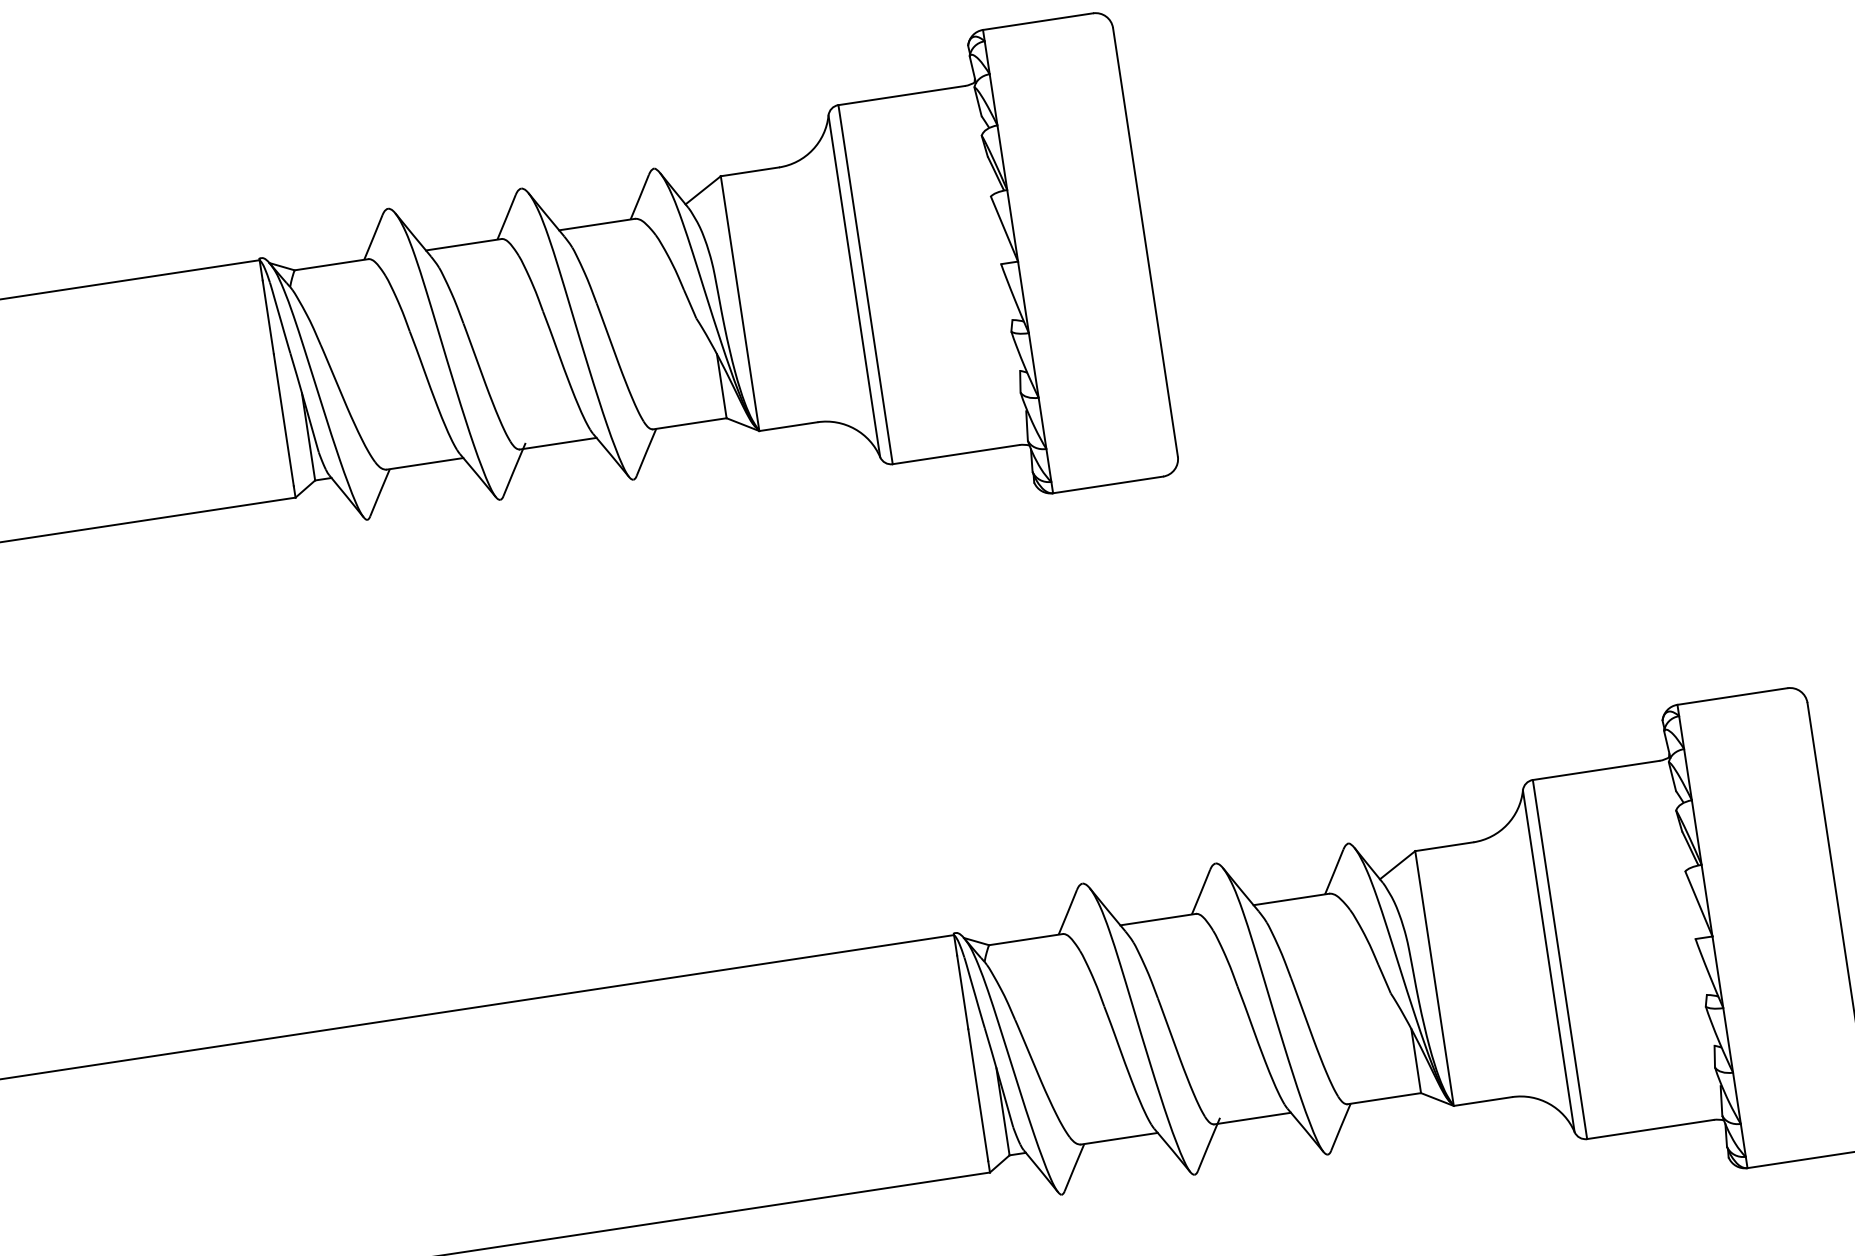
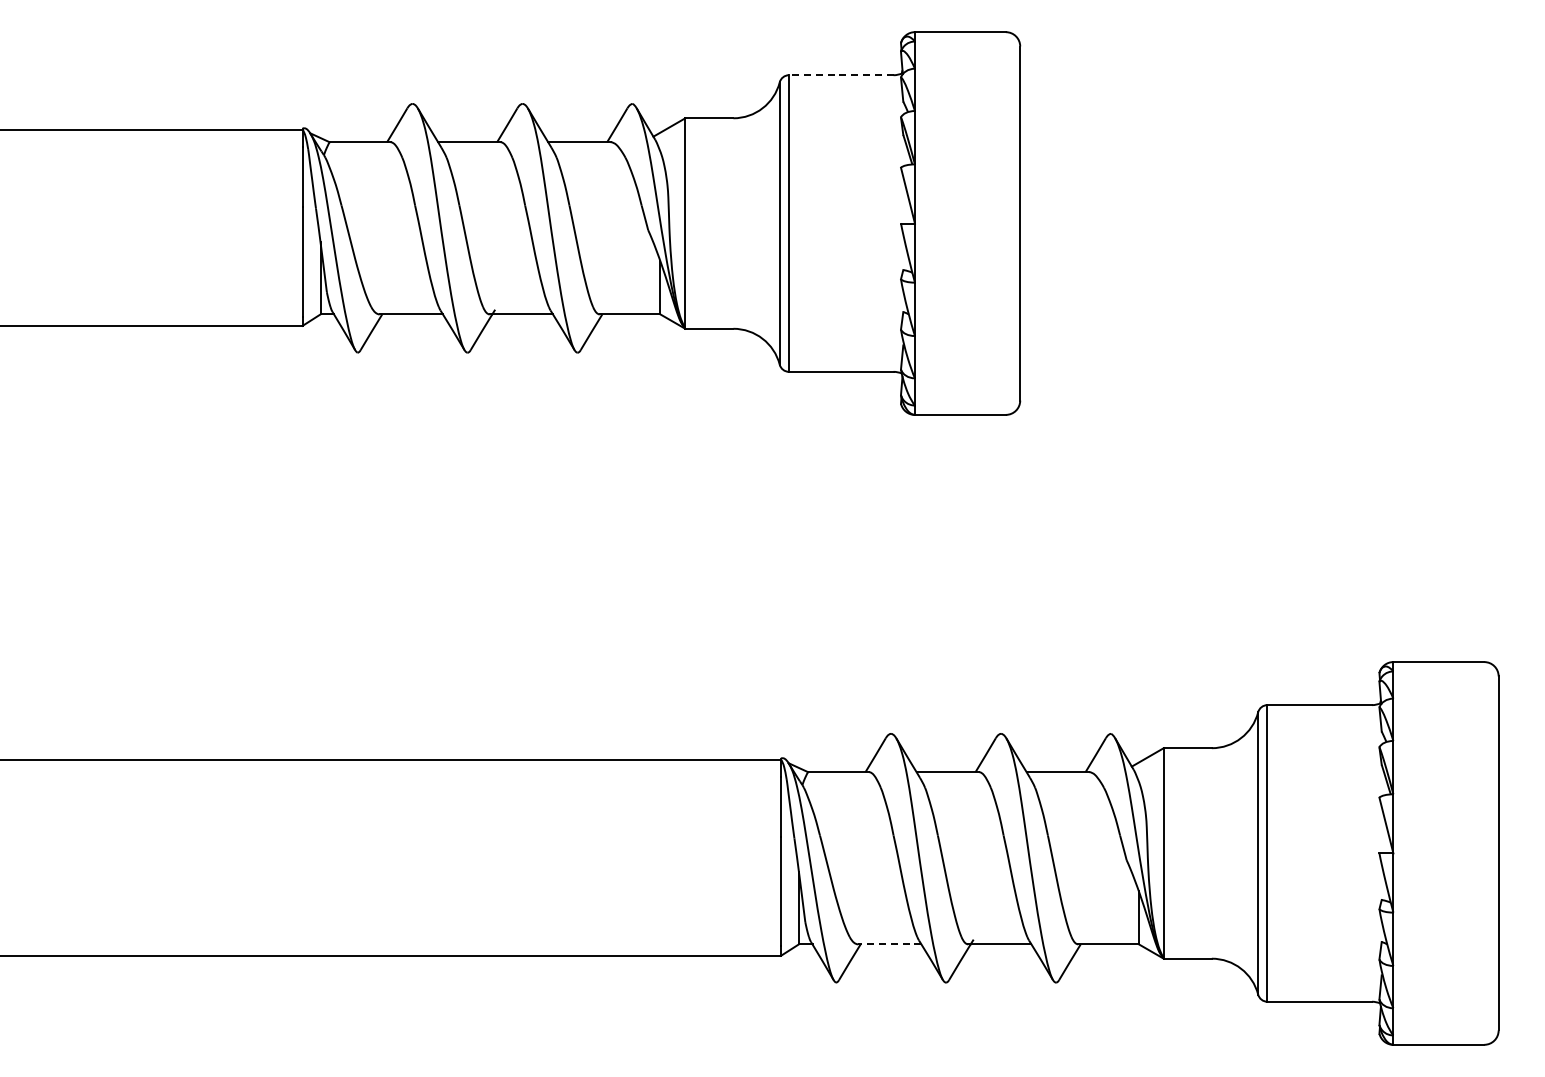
line: (900, 96) -> (840, 75), solid -> dashed
line: (1119, 1138) -> (889, 944), solid -> dashed

